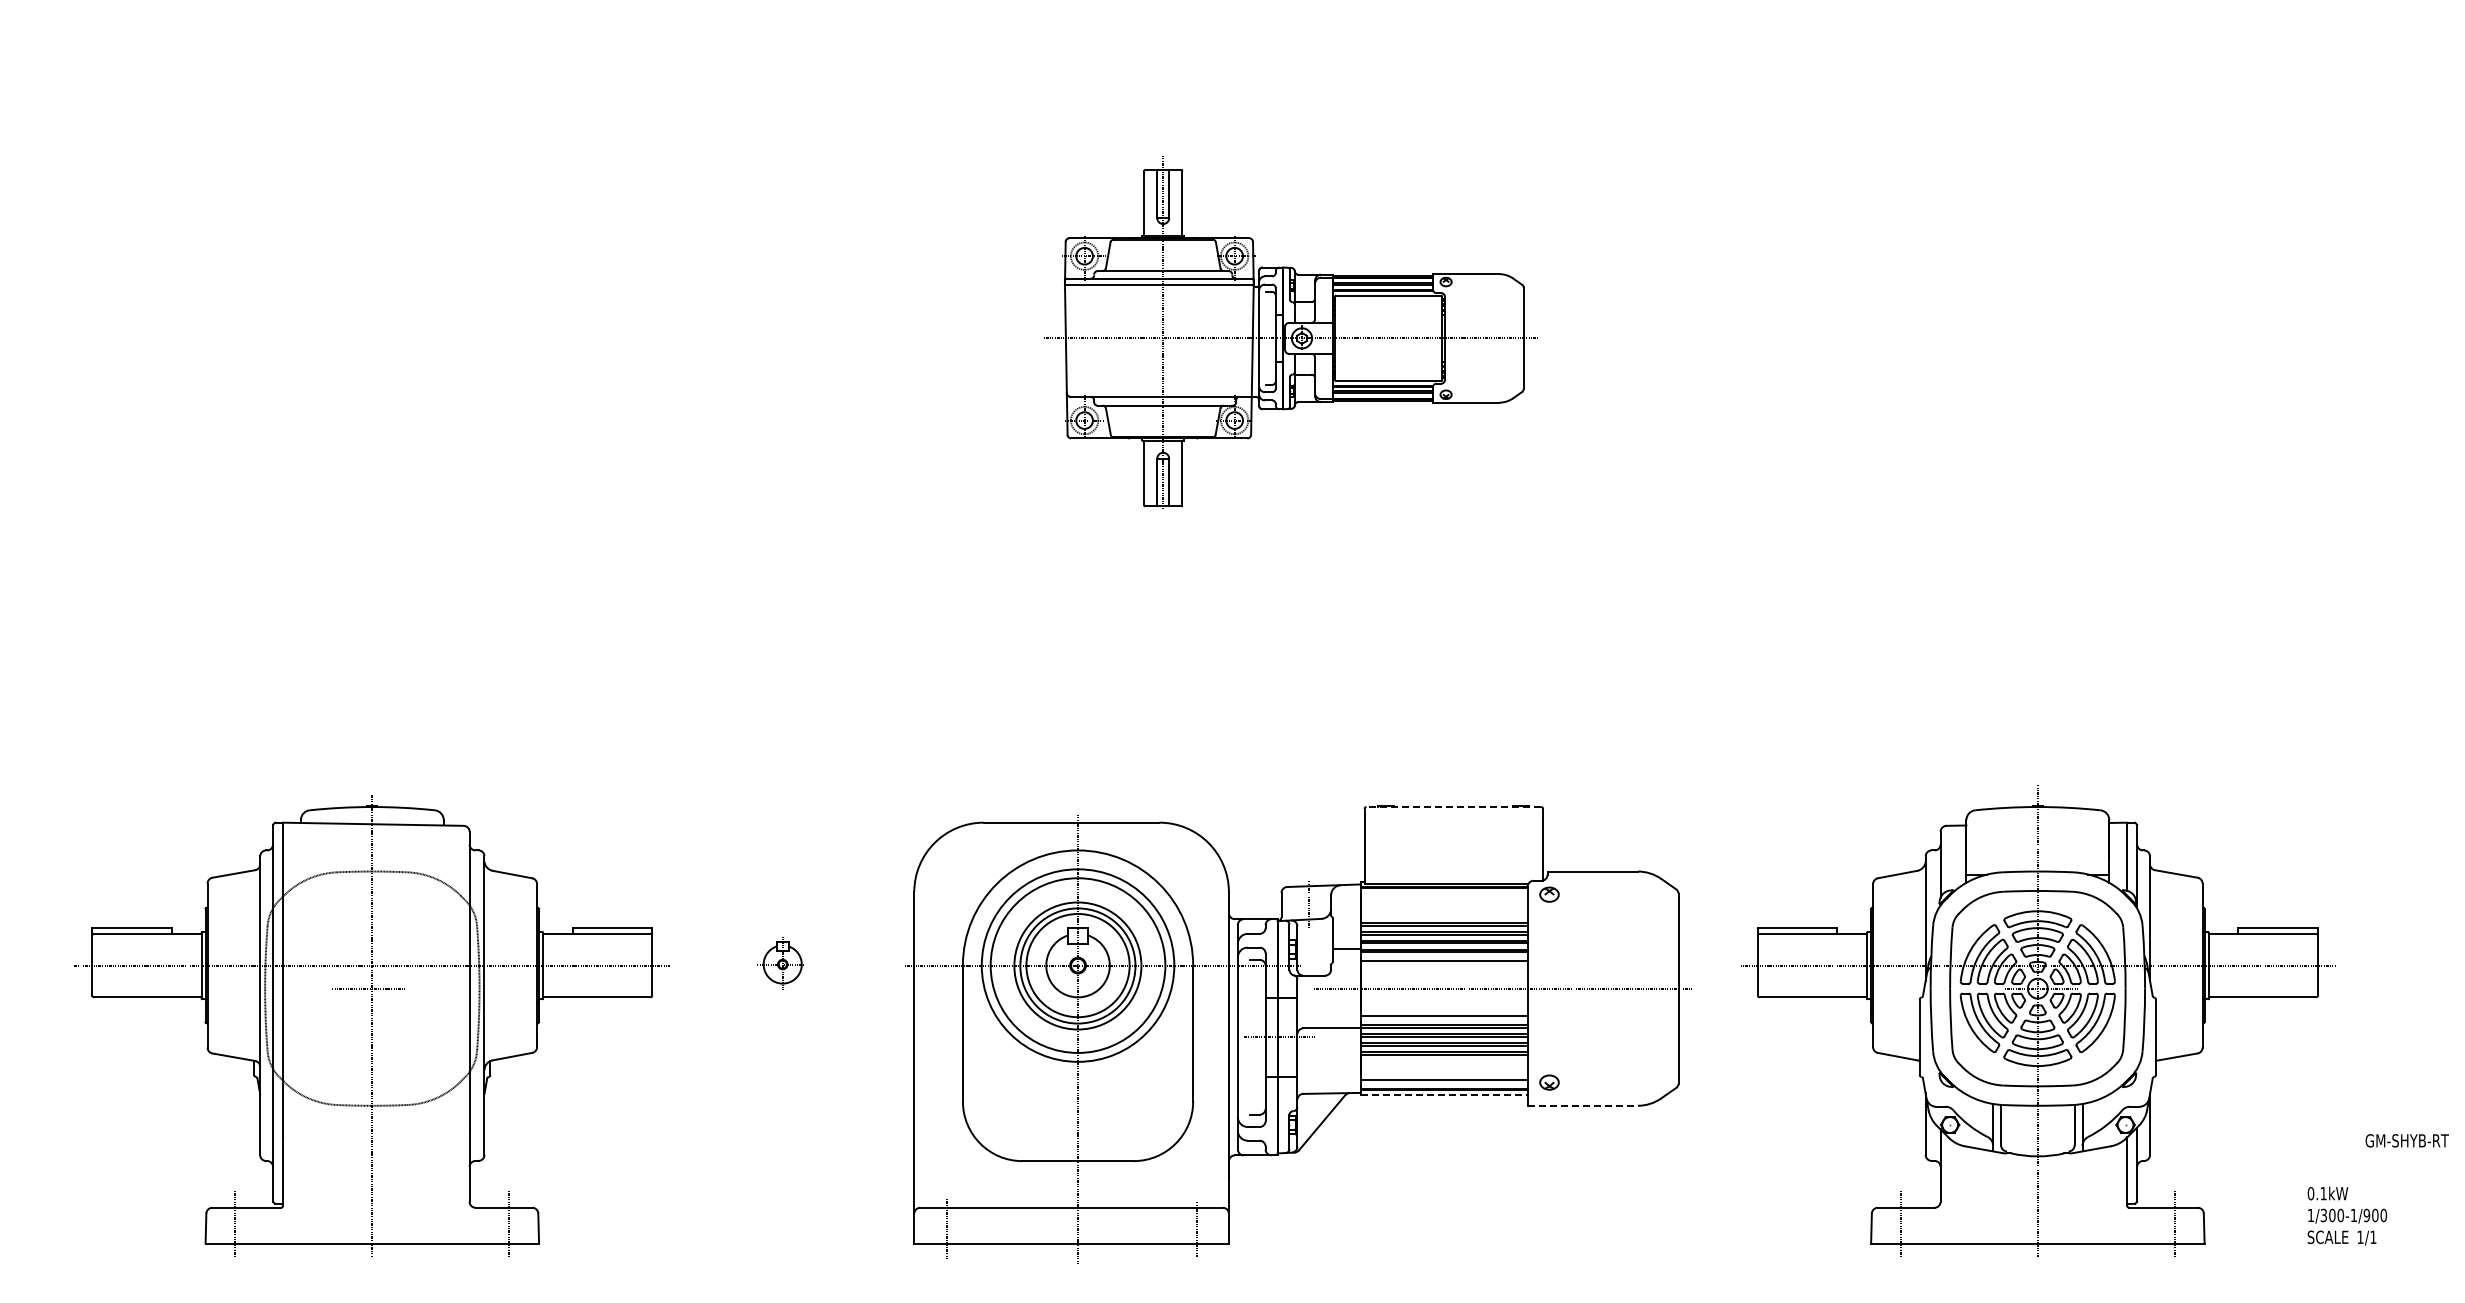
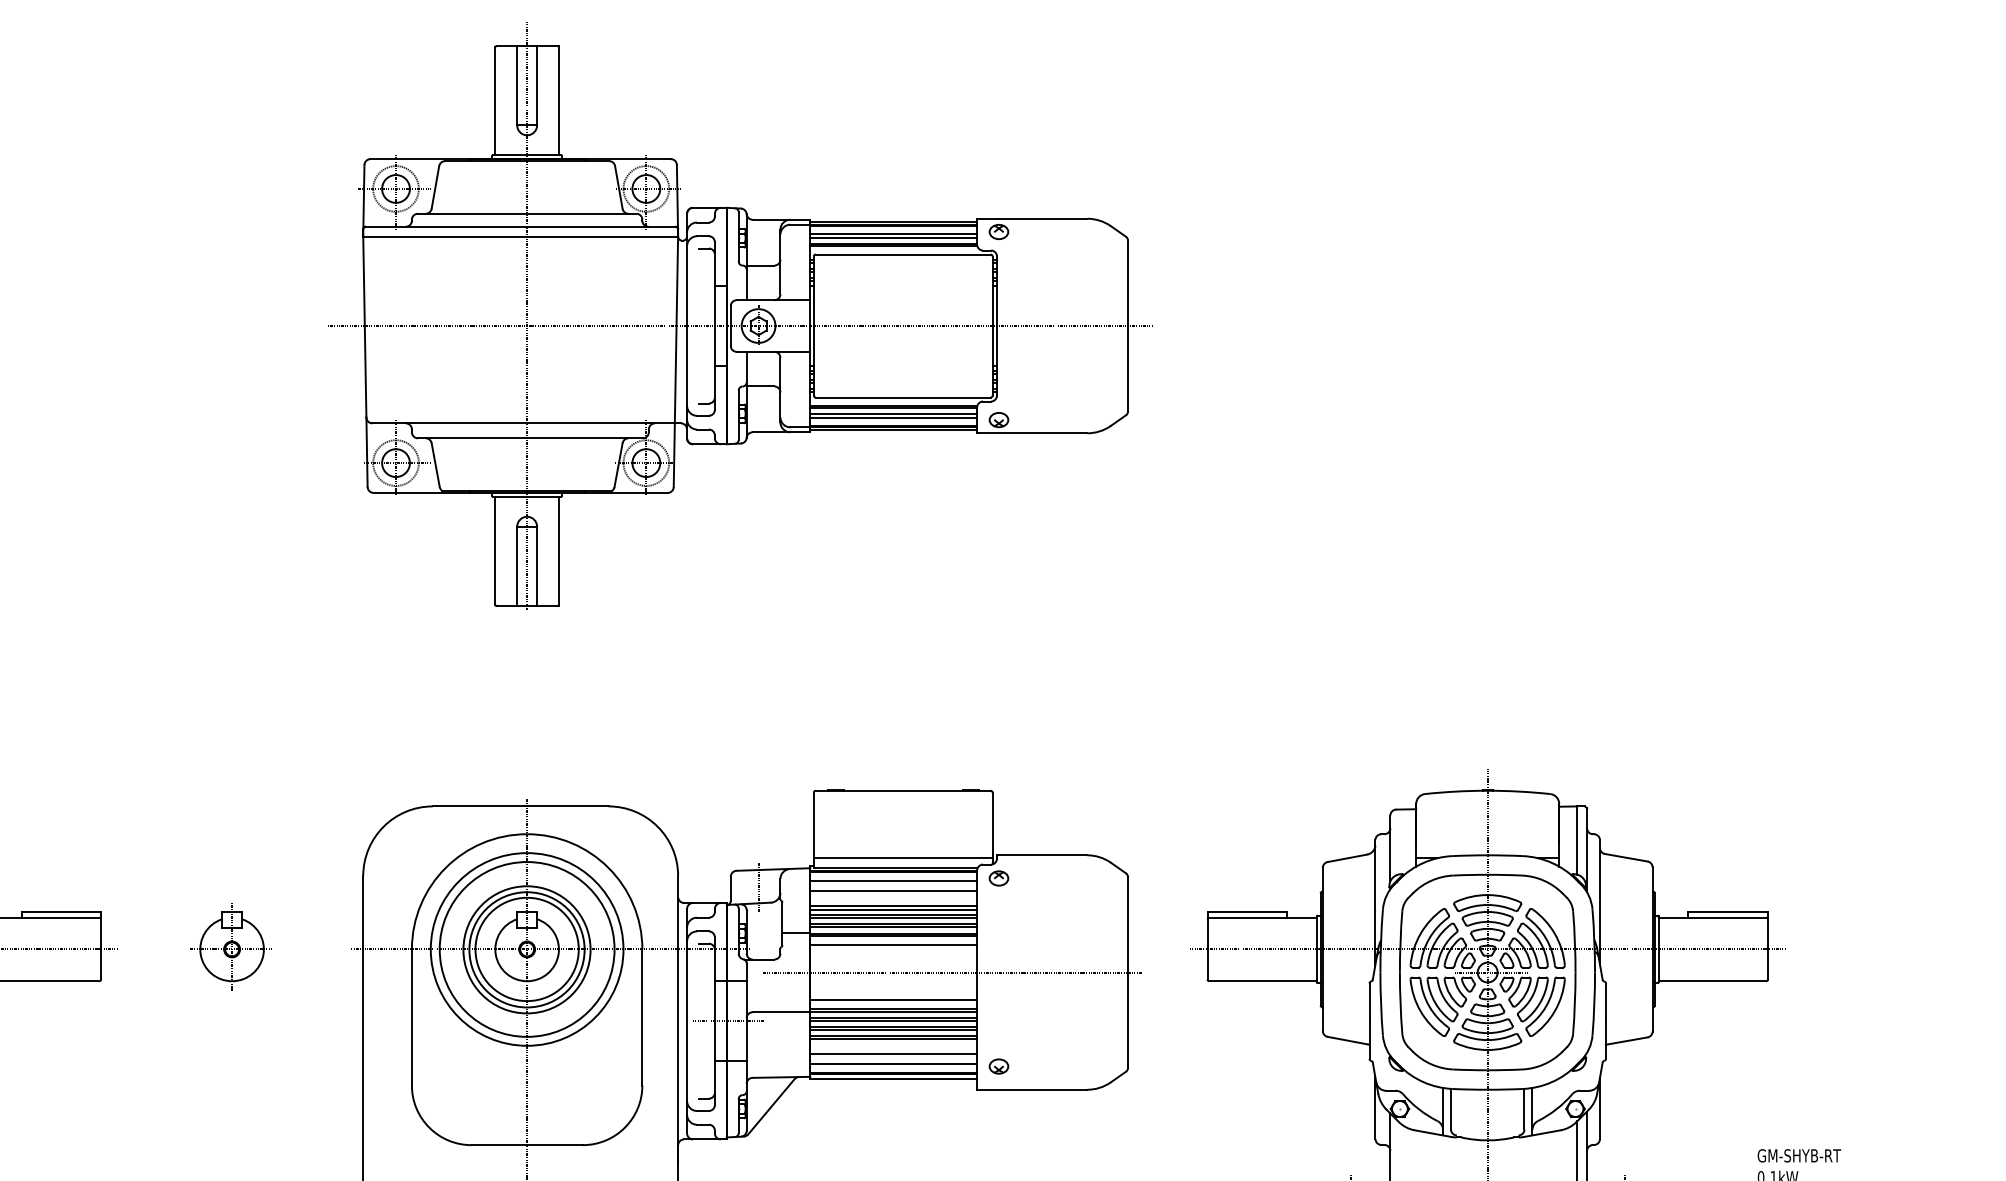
part: (1290, 331) -> (739, 314), size x1.67
line: (1453, 807) -> (902, 791), dashed -> solid
line: (1453, 874) -> (902, 858), added
line: (1443, 897) -> (892, 881), added
line: (1443, 907) -> (892, 891), added
part: (781, 962) -> (230, 946), size x1.67
line: (1443, 1070) -> (892, 1054), added
line: (1444, 1094) -> (893, 1078), dashed -> solid
line: (1583, 1105) -> (1033, 1089), dashed -> solid
text: (2406, 1140) -> (1798, 1155), moved

